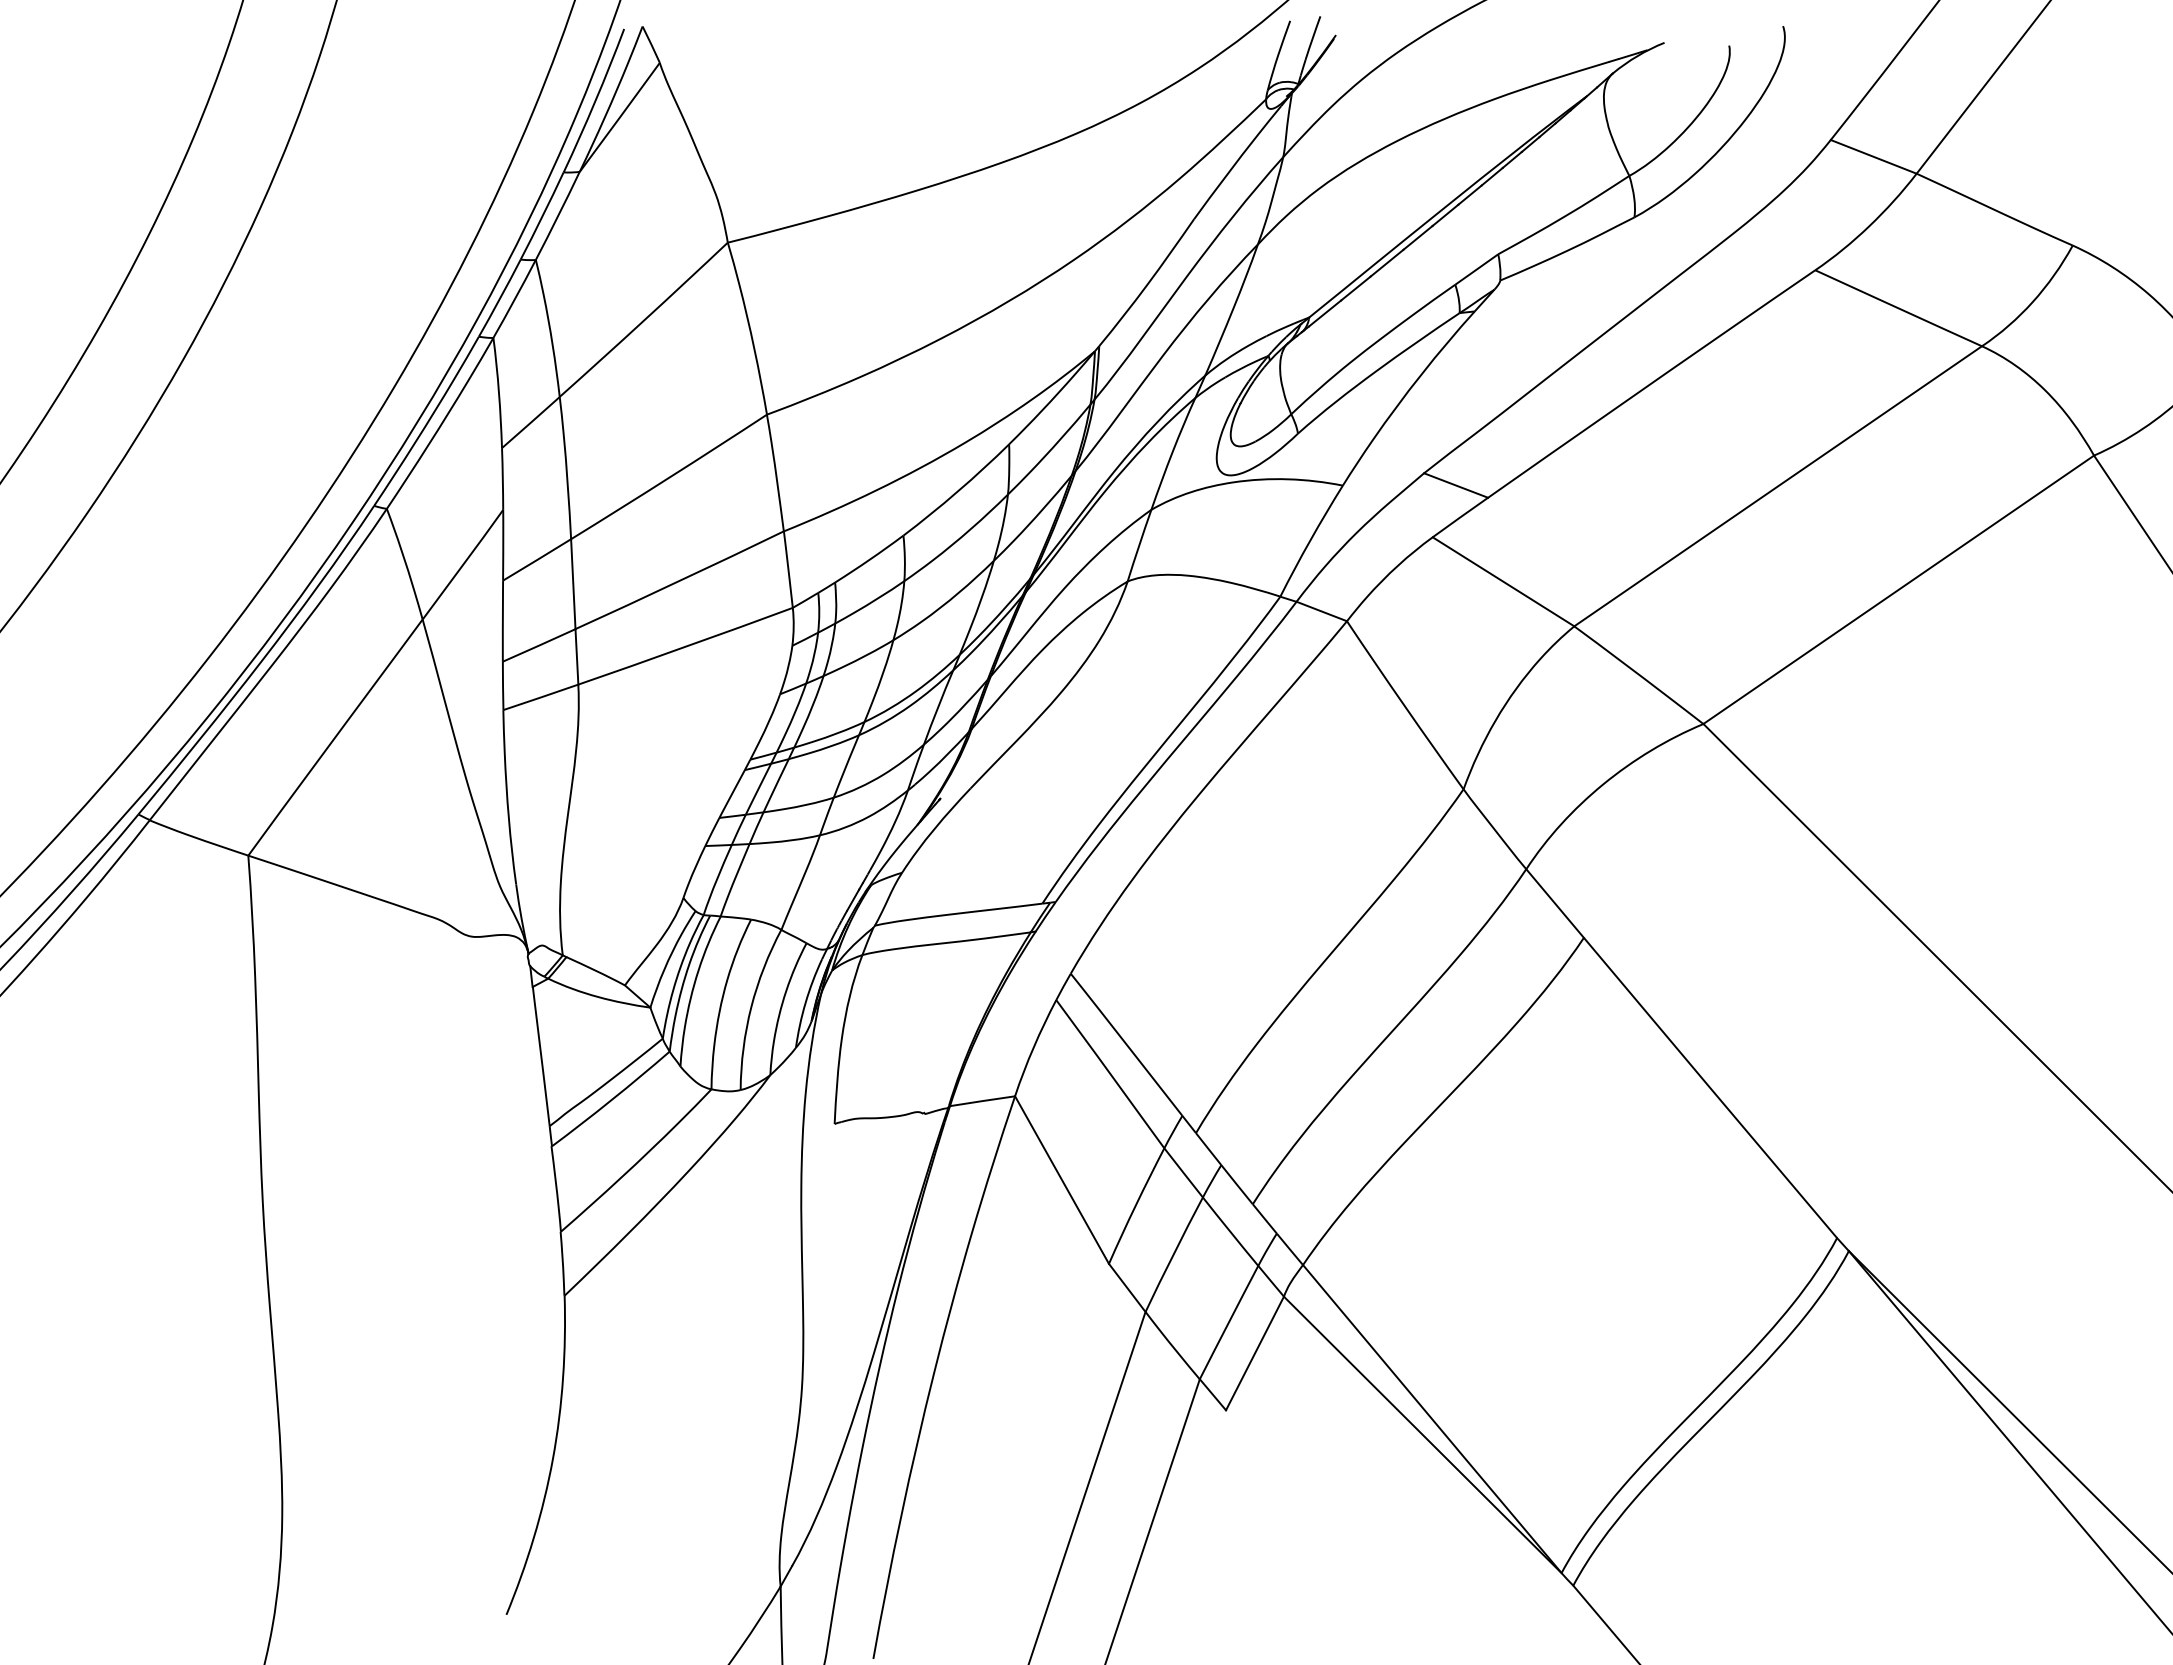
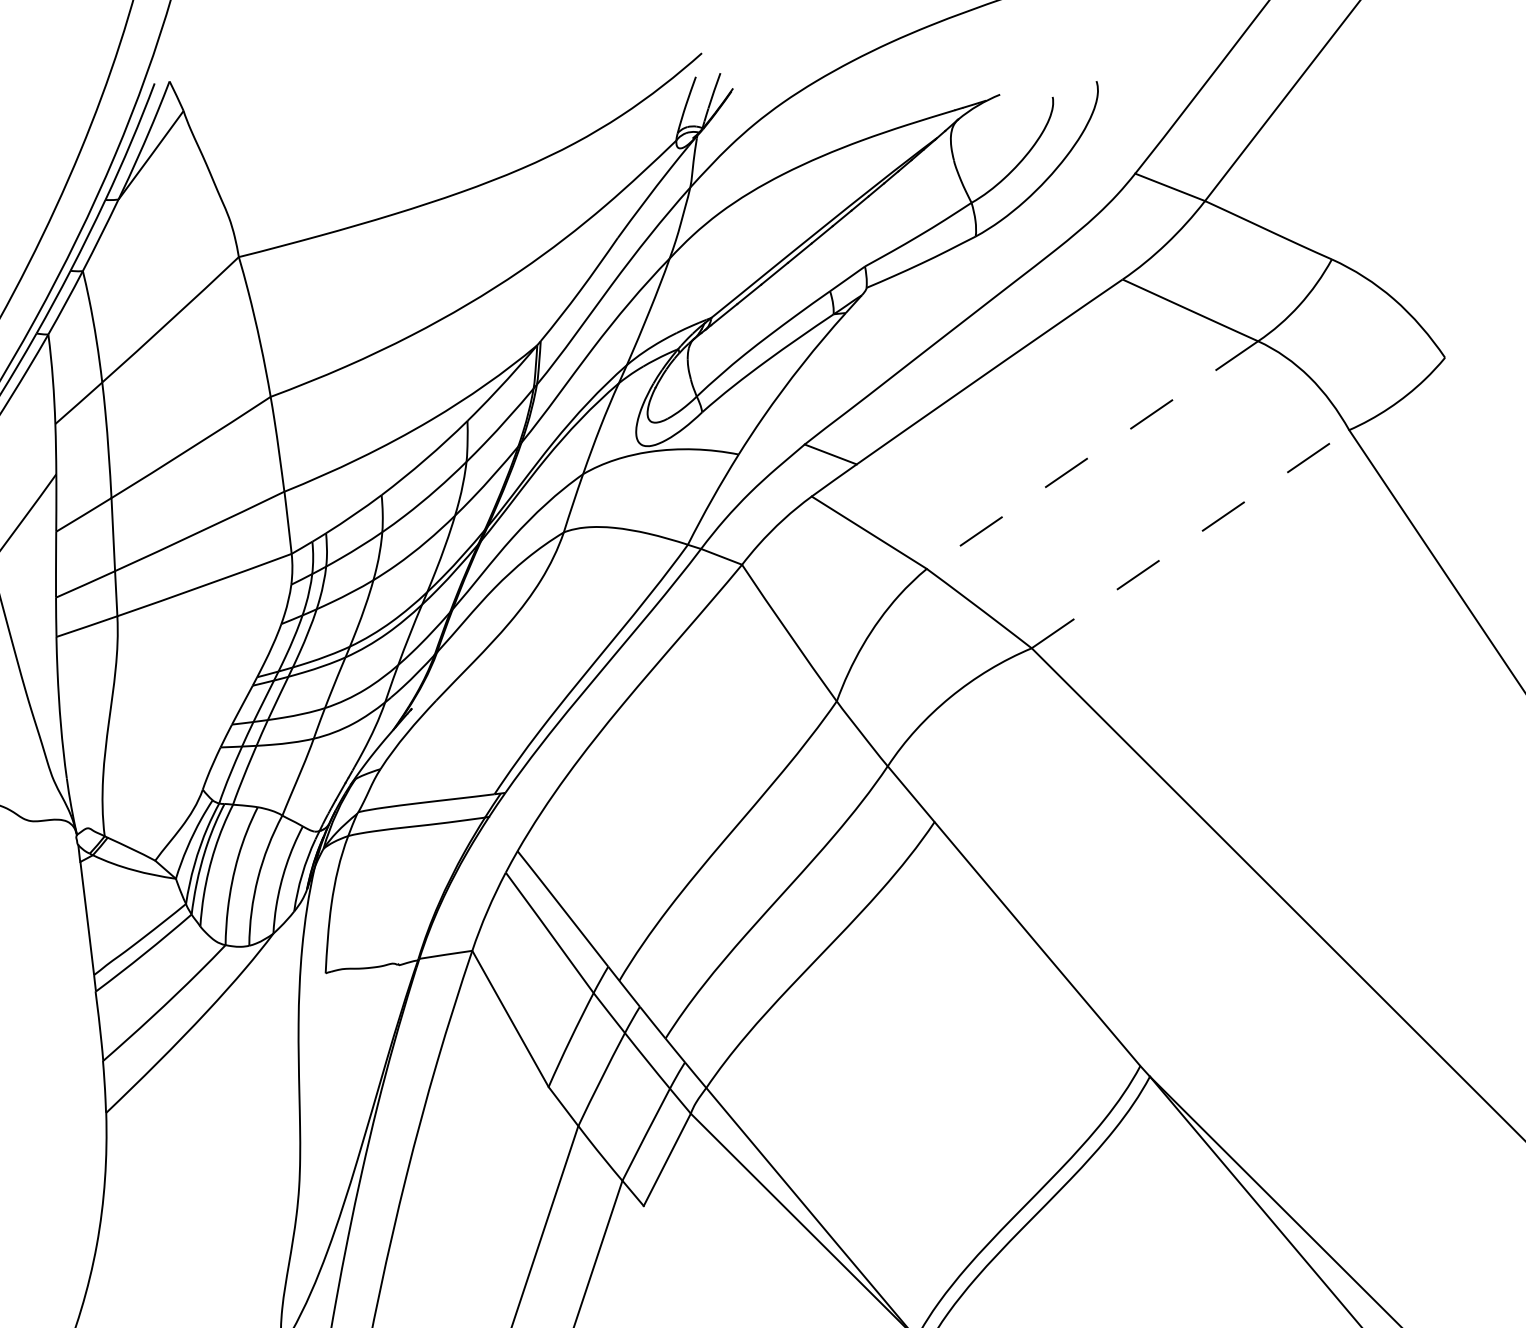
line: (1777, 486) -> (1091, 455), solid -> dashed
line: (1898, 589) -> (1190, 538), solid -> dashed

